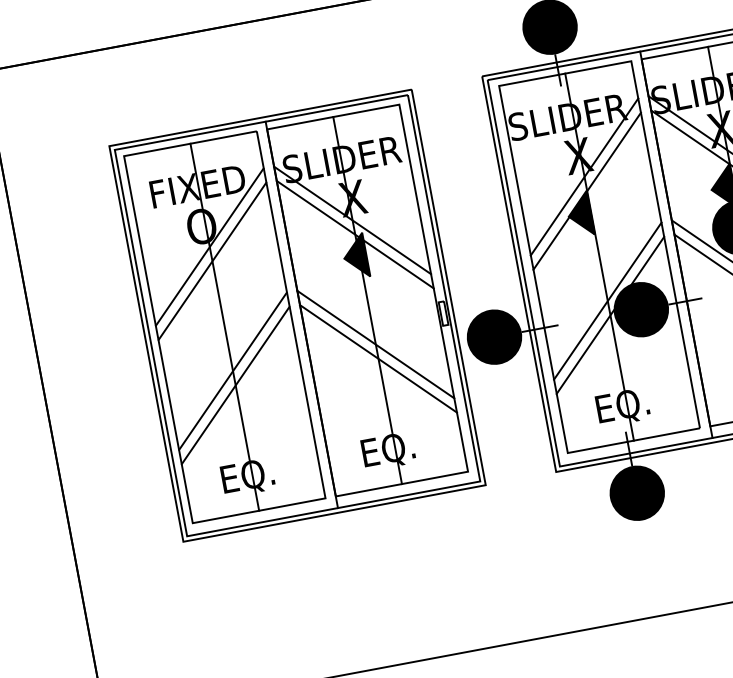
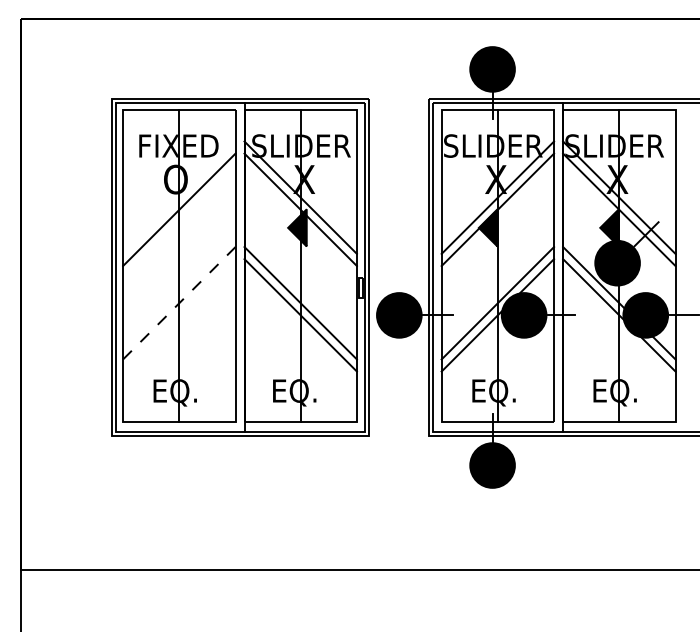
line: (209, 246) -> (179, 197), removed
line: (233, 370) -> (179, 302), solid -> dashed
line: (235, 385) -> (179, 315), removed

